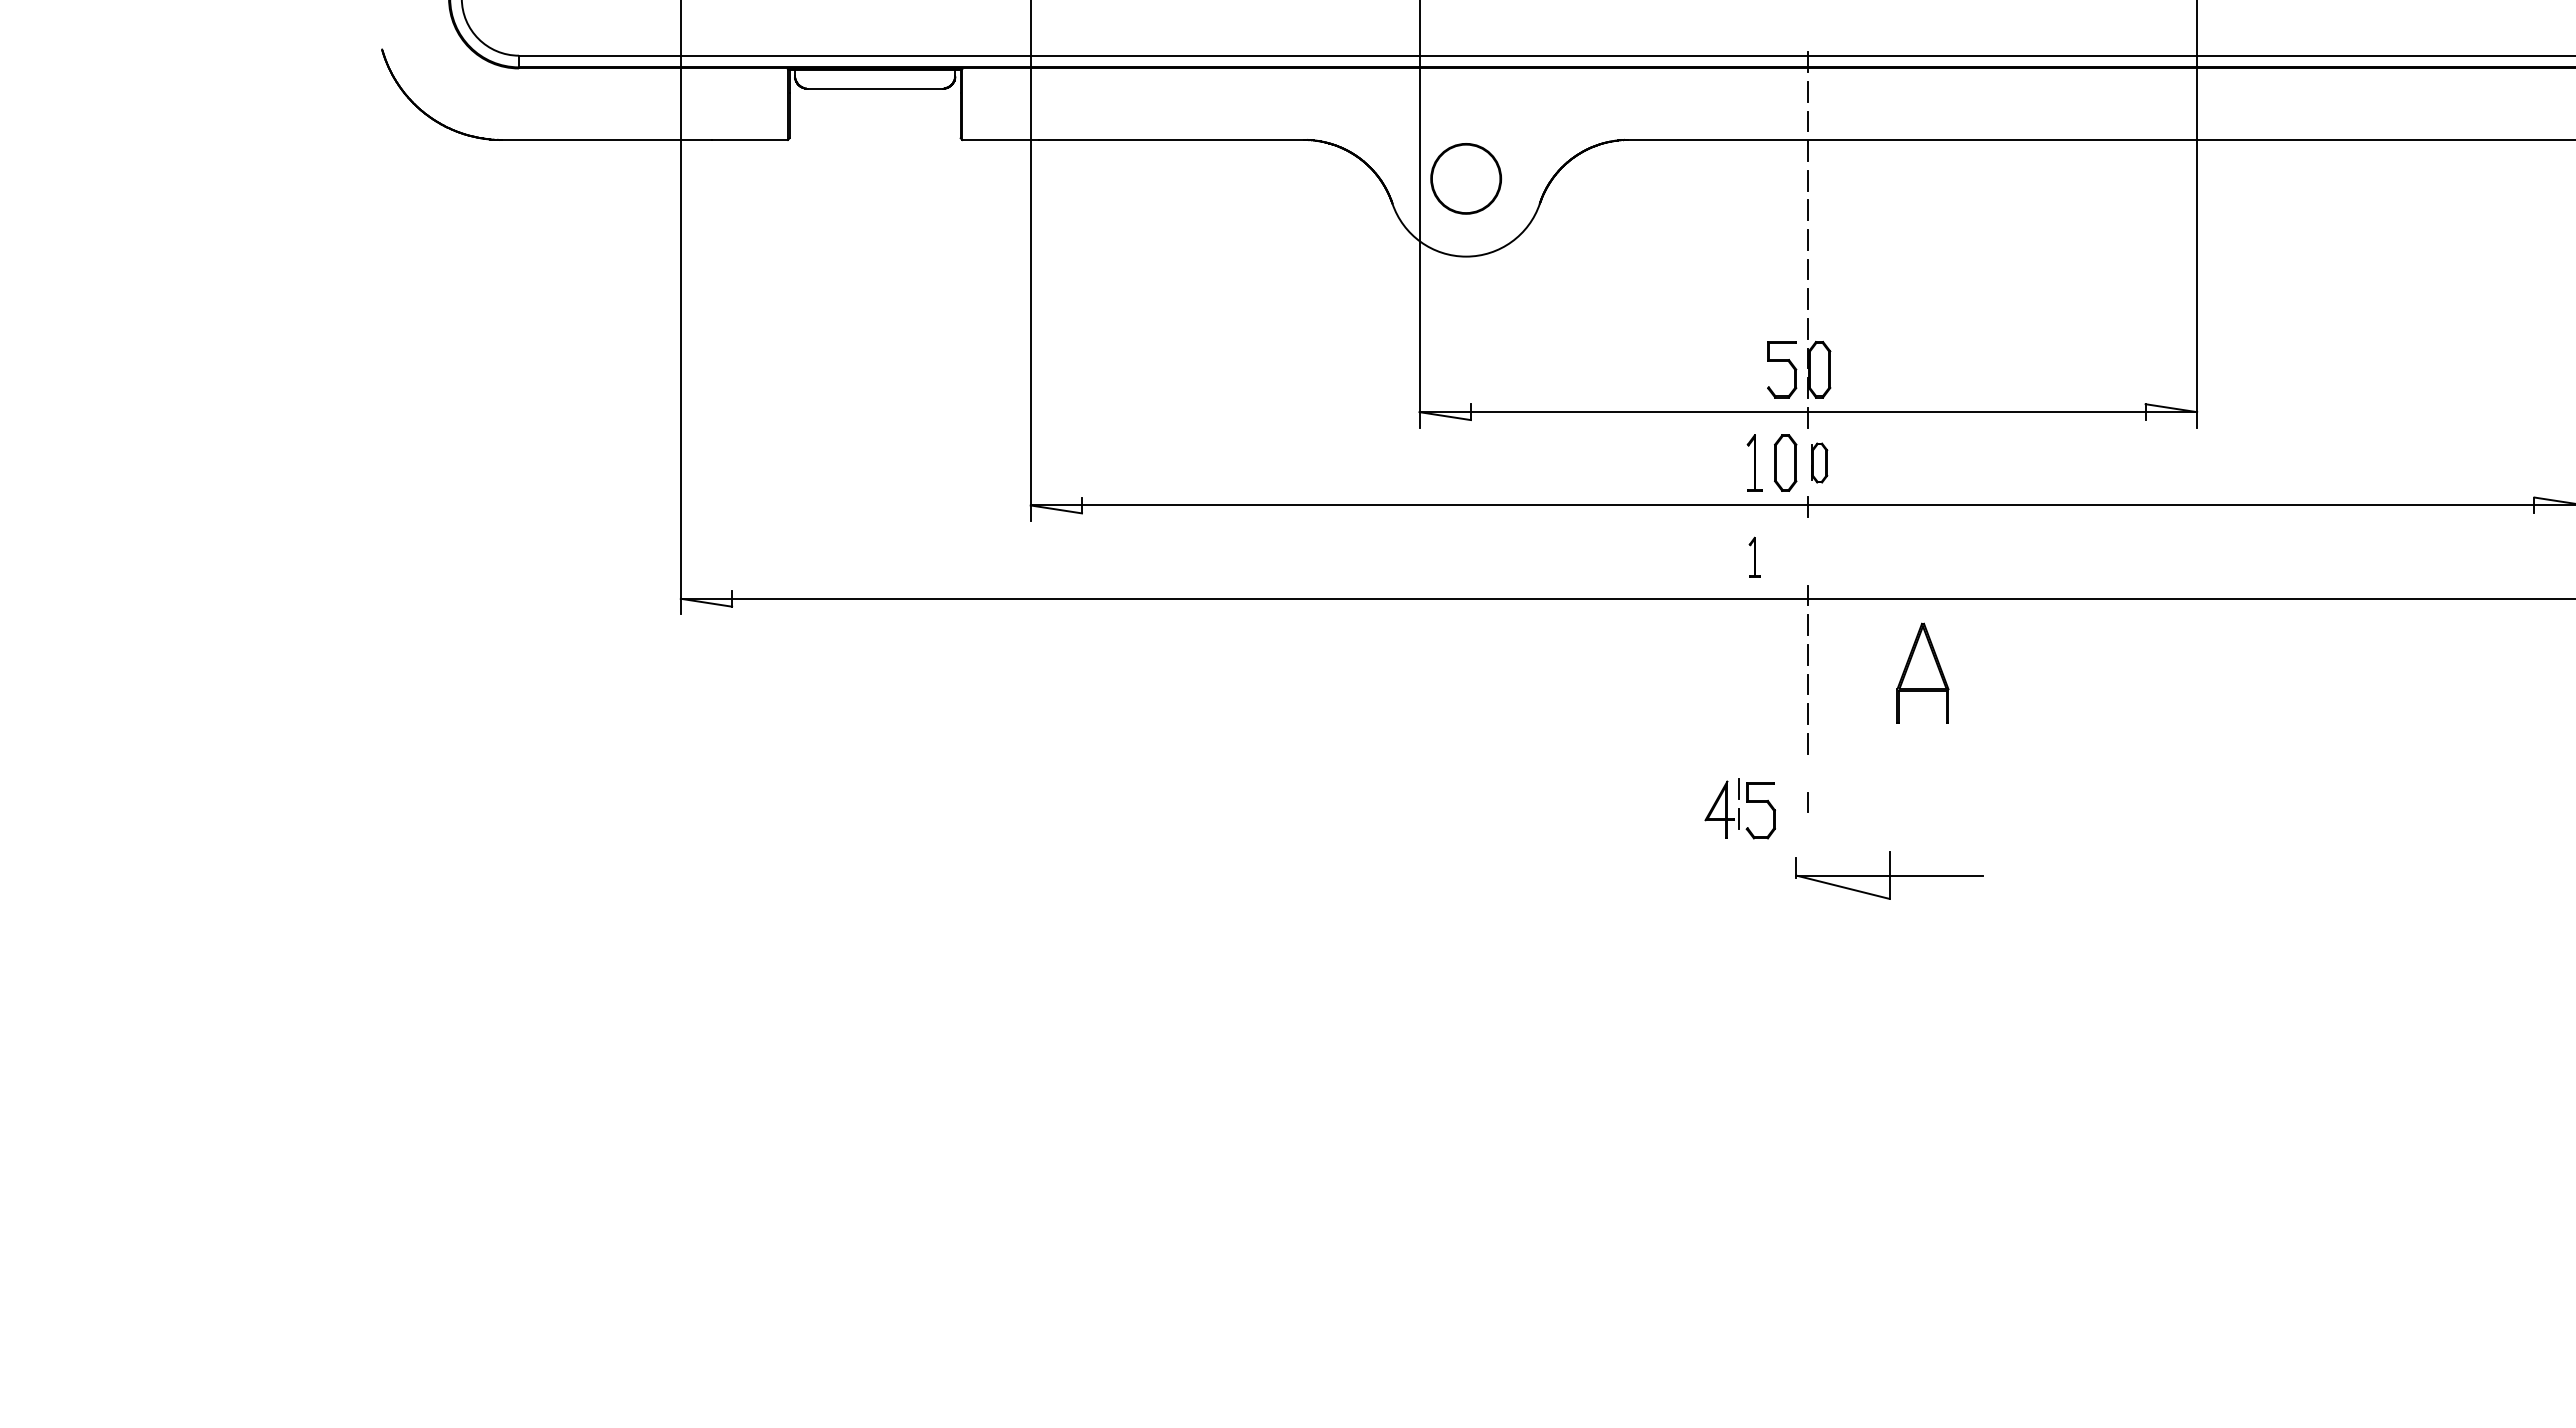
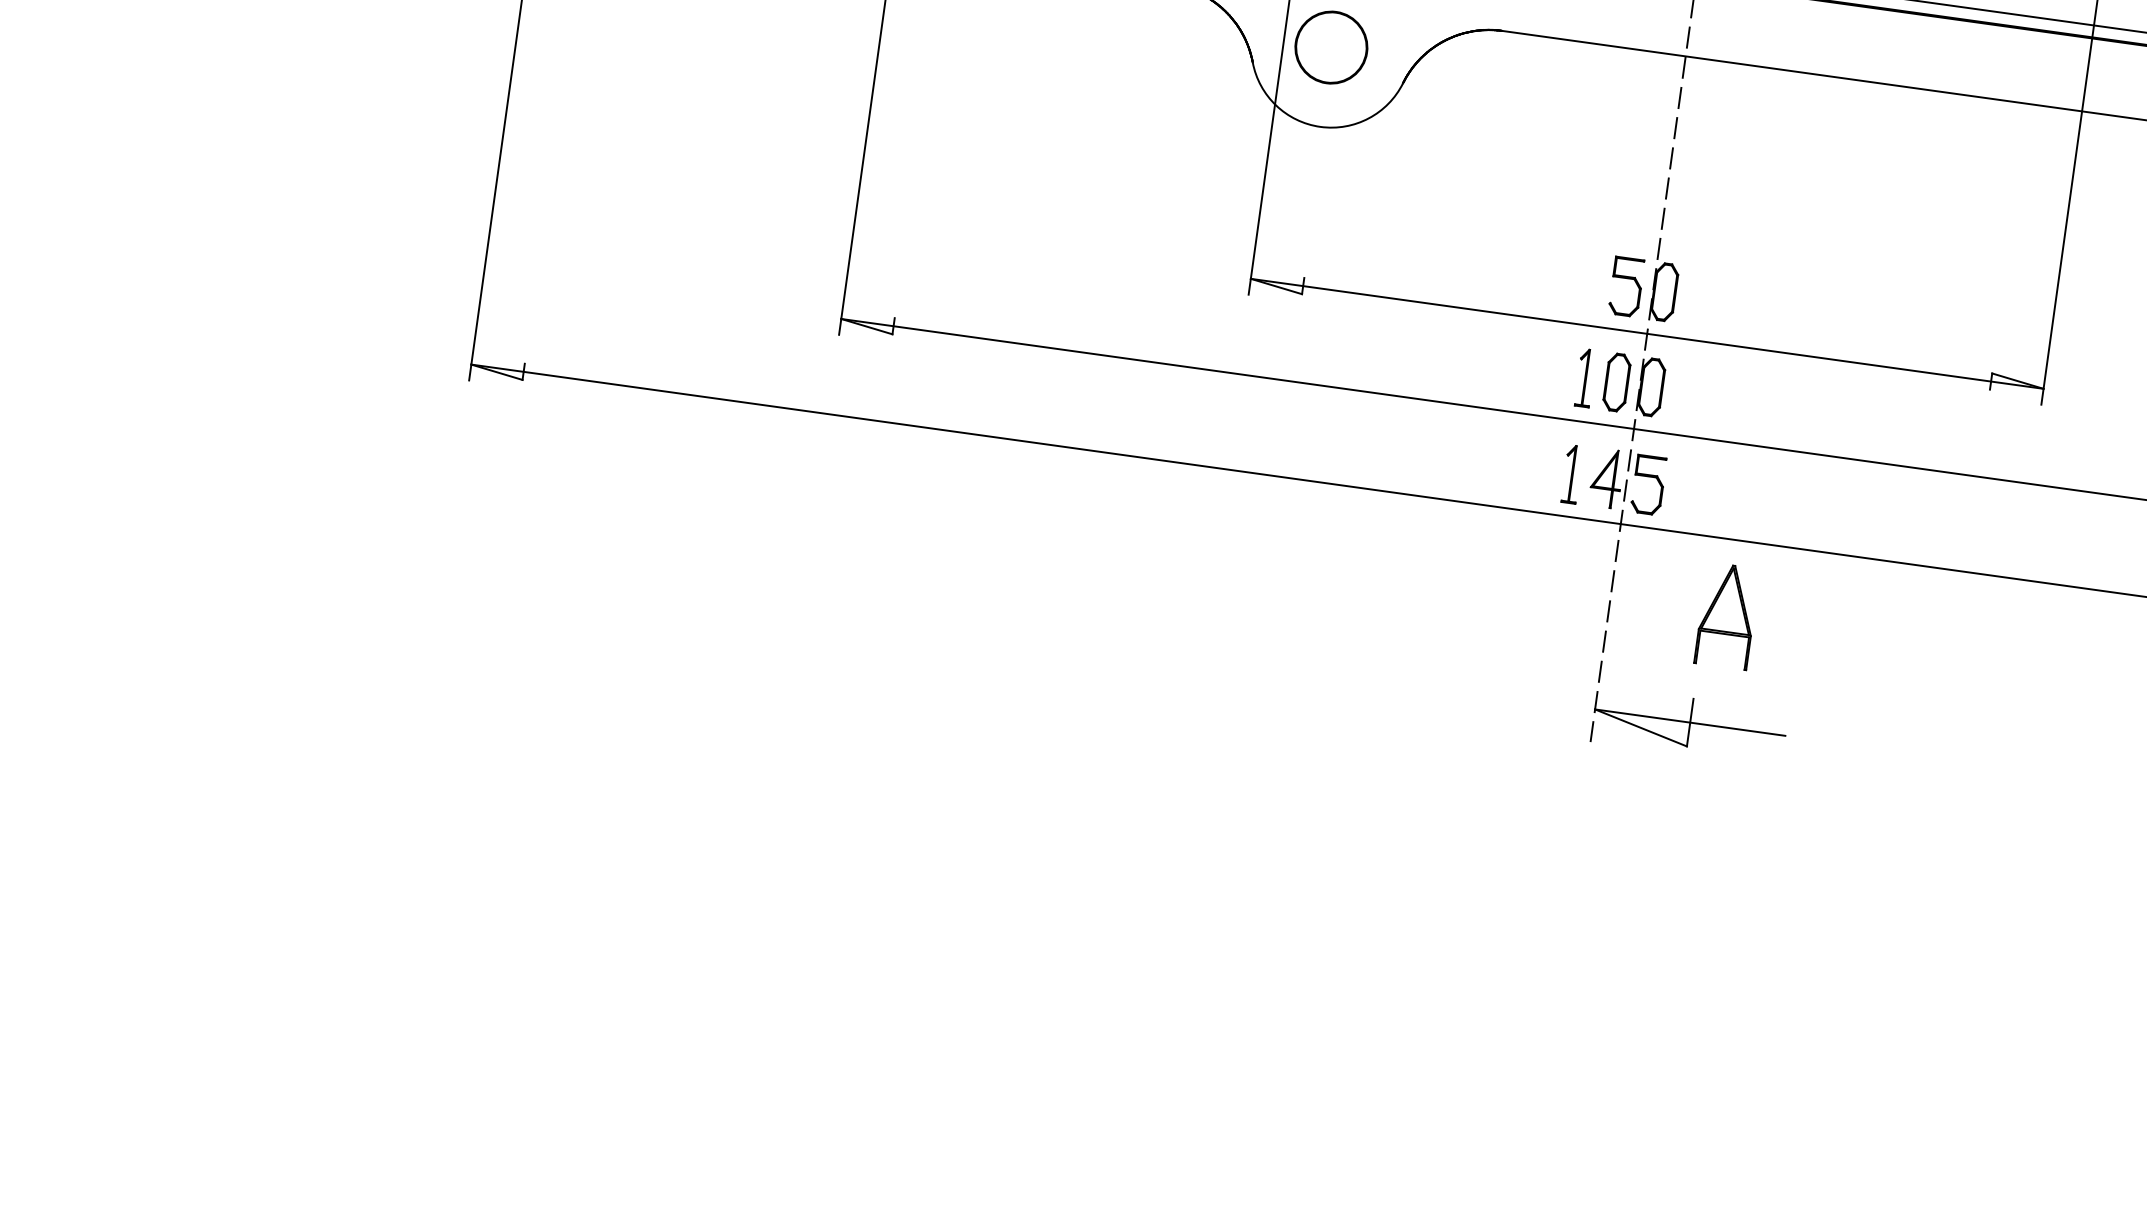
part: (1819, 462) -> (1651, 386), size x1.43
part: (1754, 556) -> (1571, 473), size x1.43
part: (1739, 808) -> (1627, 479), moved
part: (1889, 875) -> (1690, 722), moved

